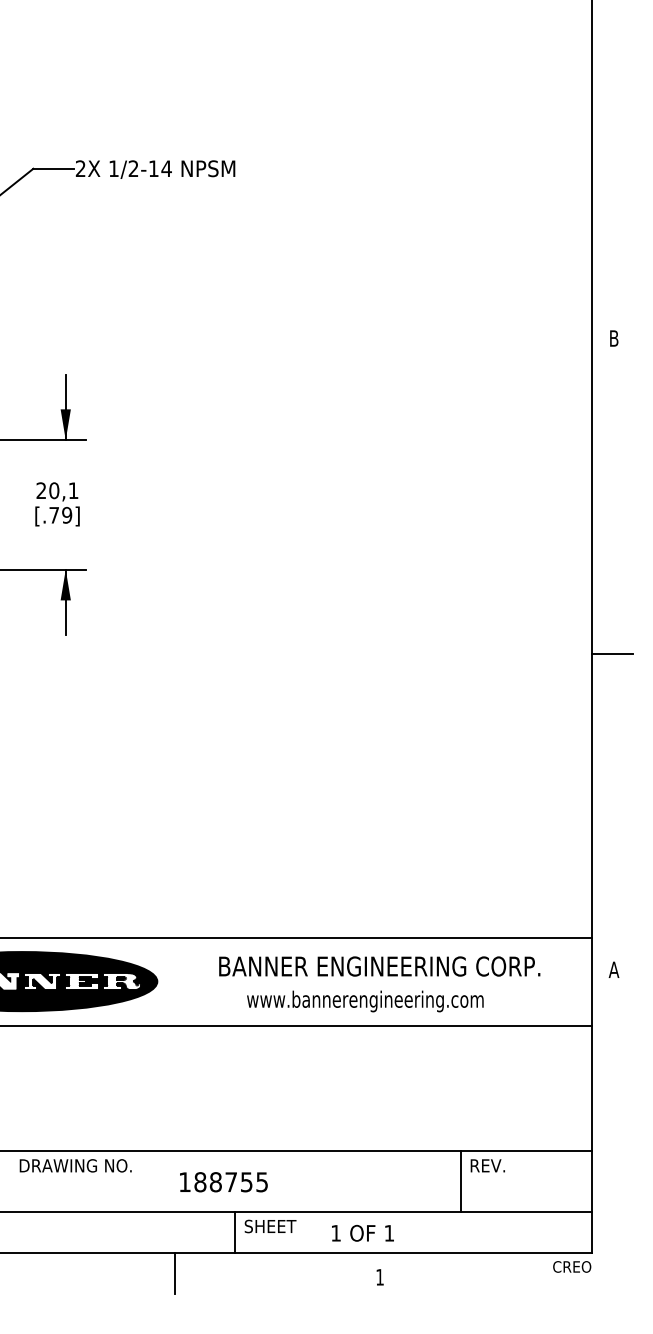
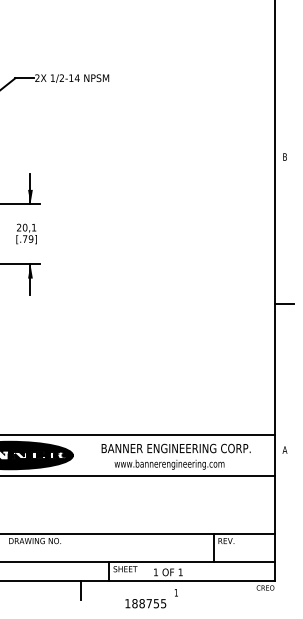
text: (223, 1181) -> (145, 603), moved

